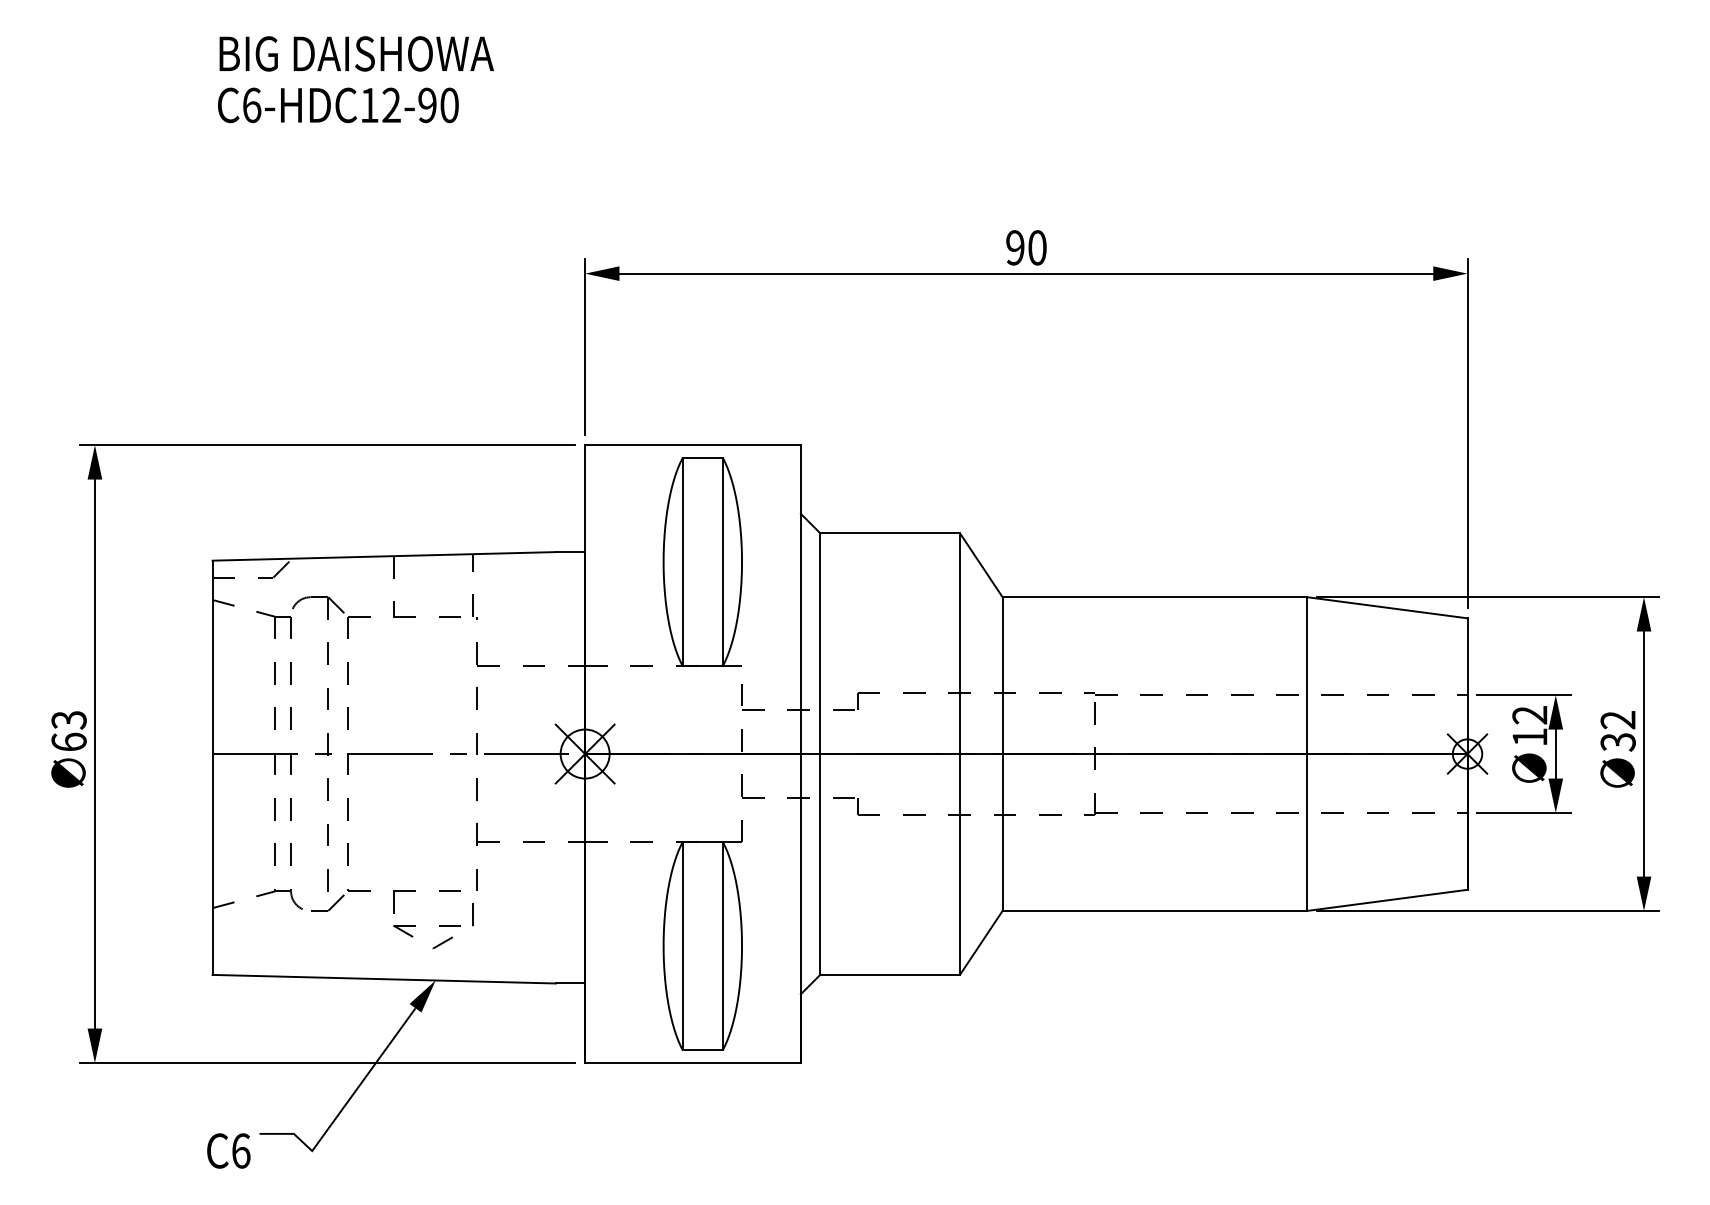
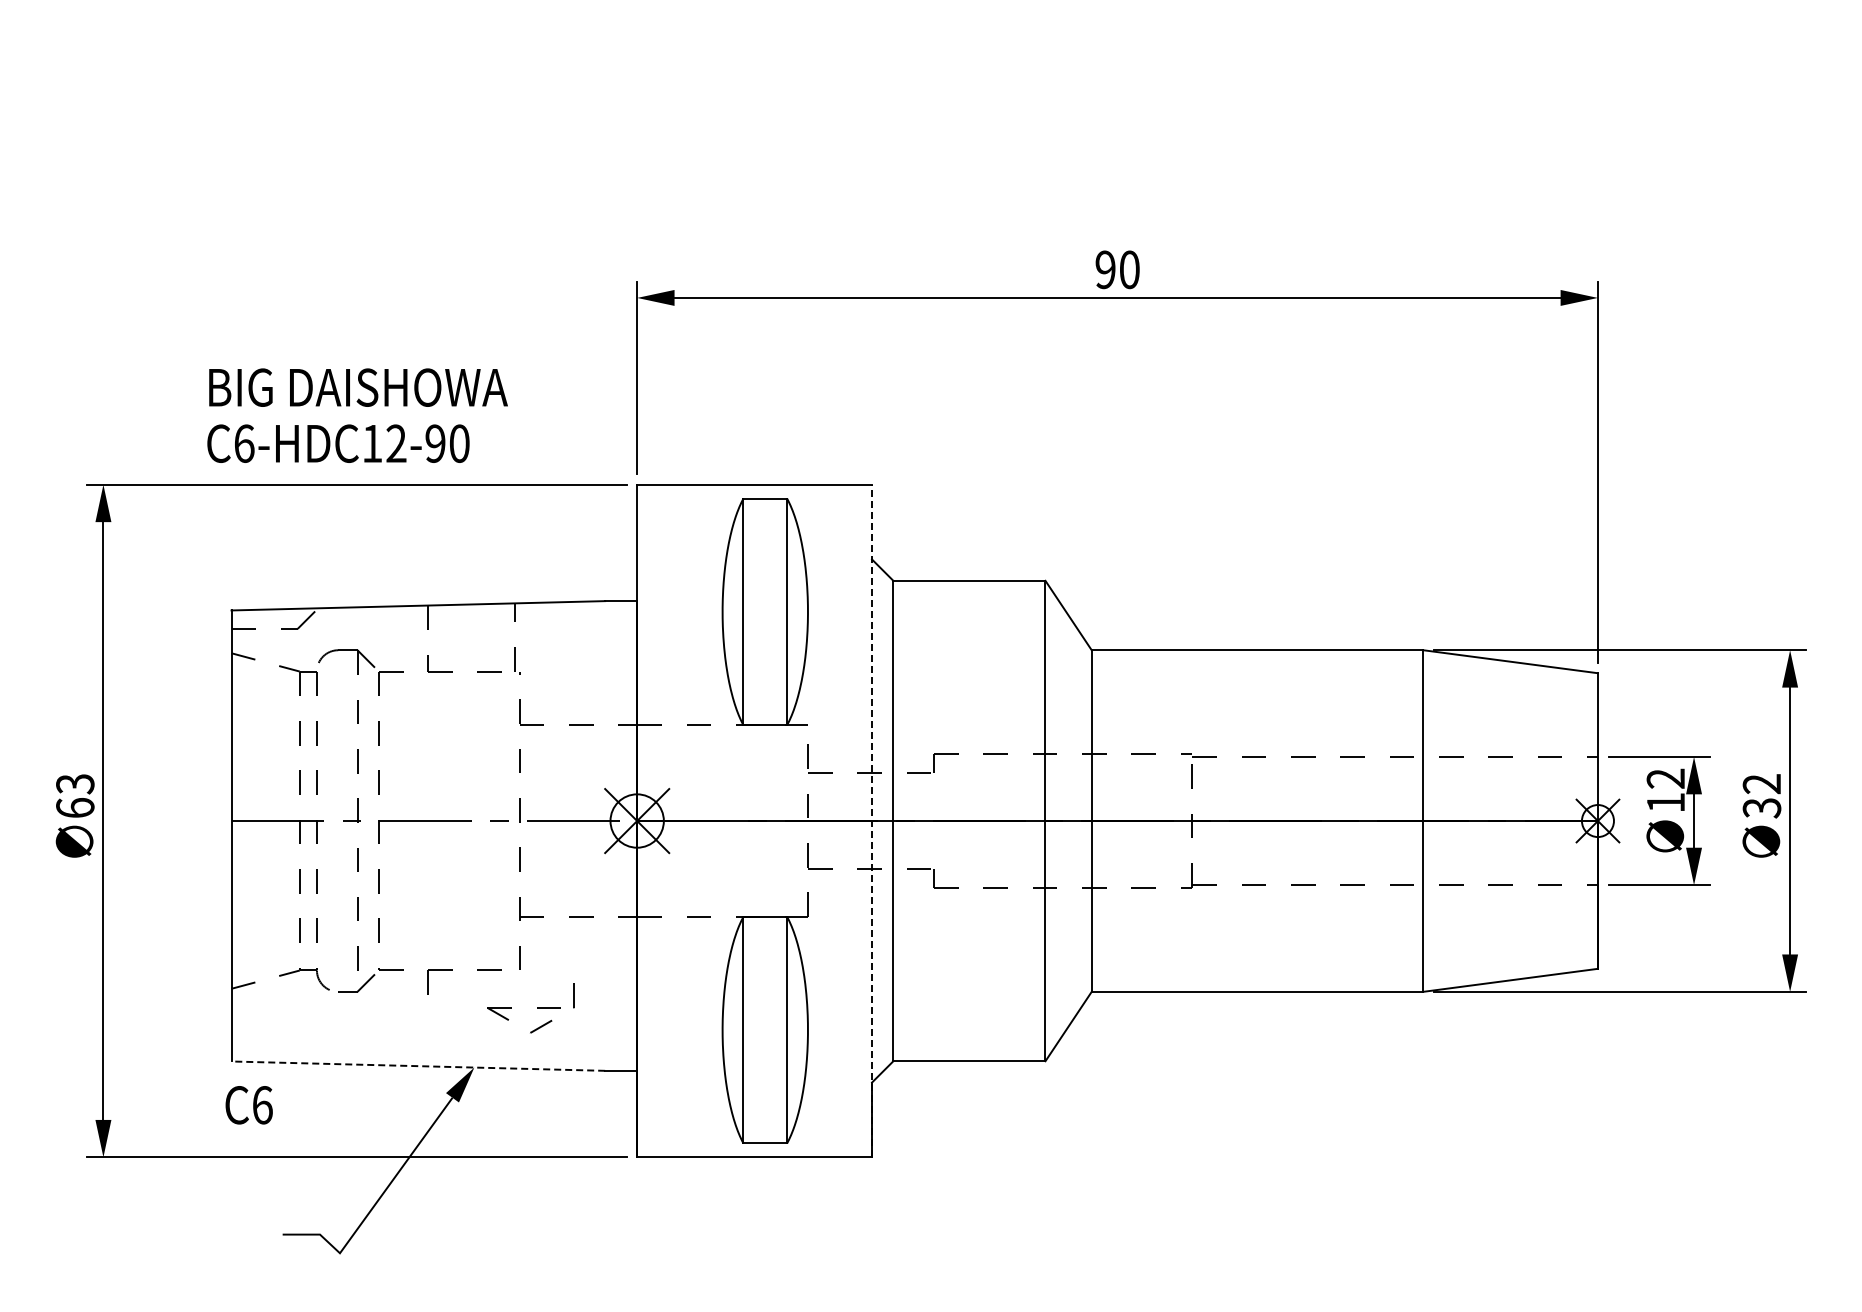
text: (355, 79) -> (357, 415), moved
line: (801, 753) -> (872, 820), solid -> dashed
part: (439, 926) -> (537, 1008), moved
line: (384, 979) -> (418, 1066), solid -> dashed
text: (228, 1151) -> (248, 1105), moved

